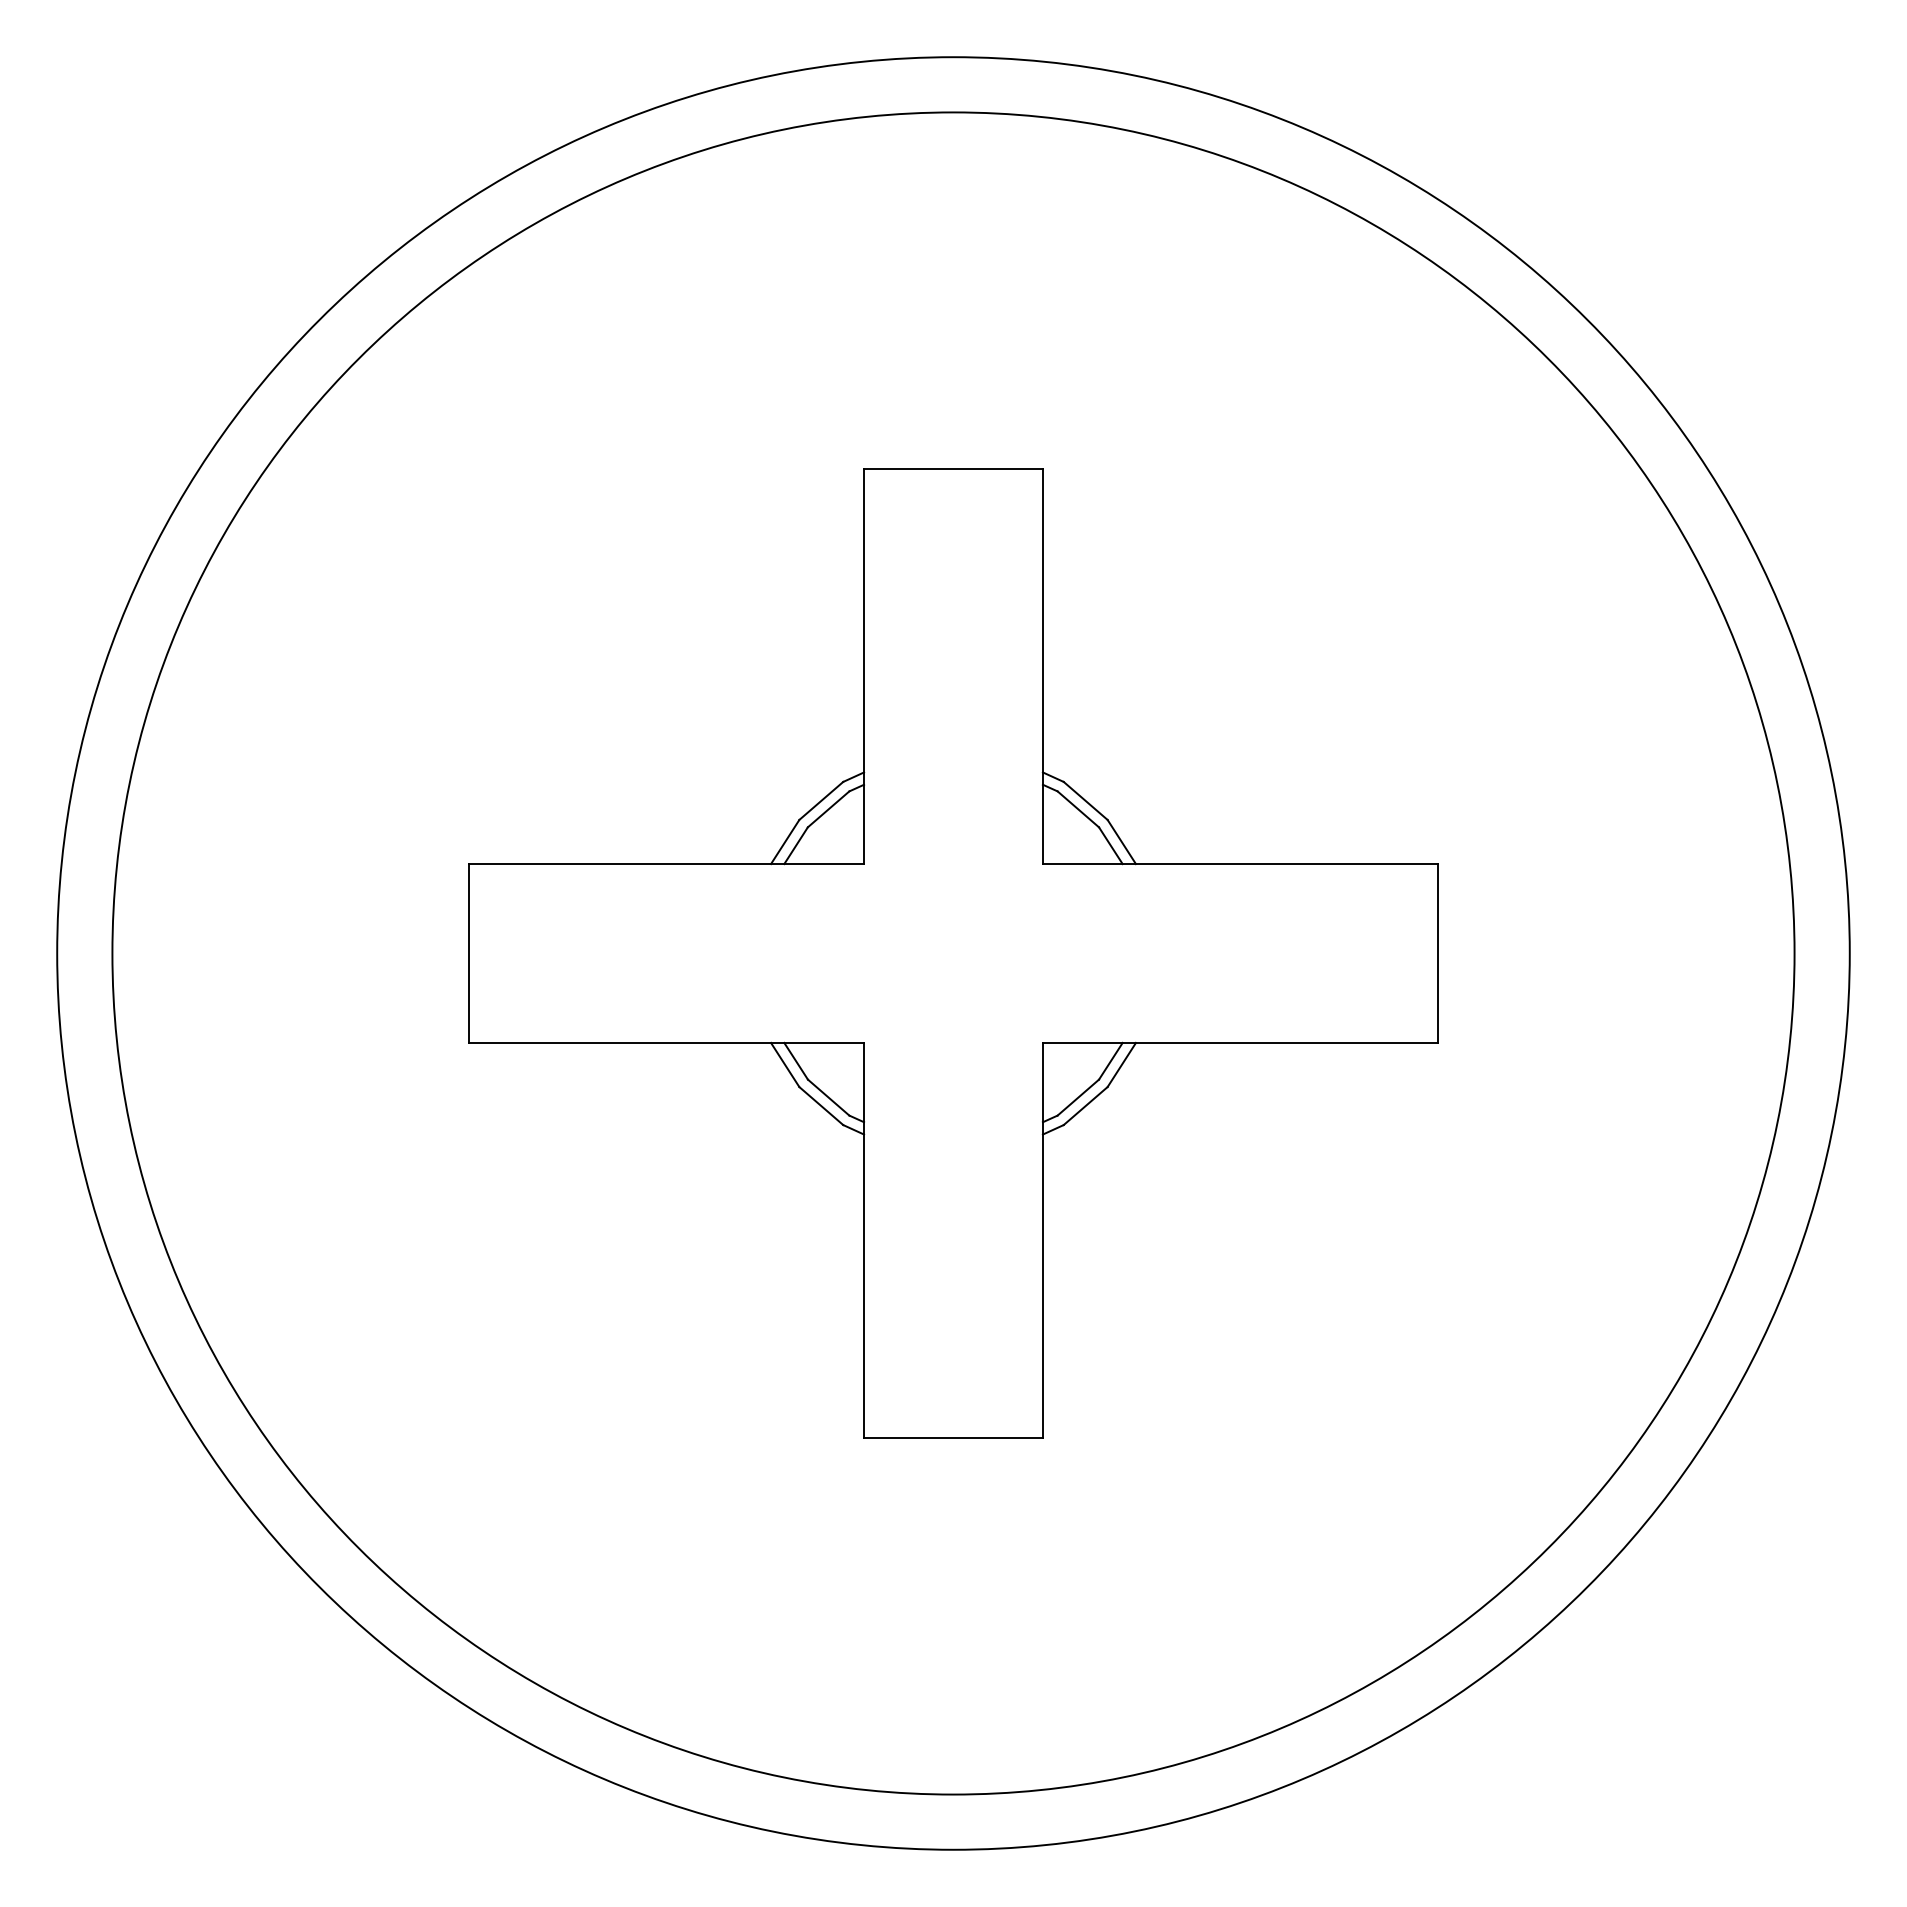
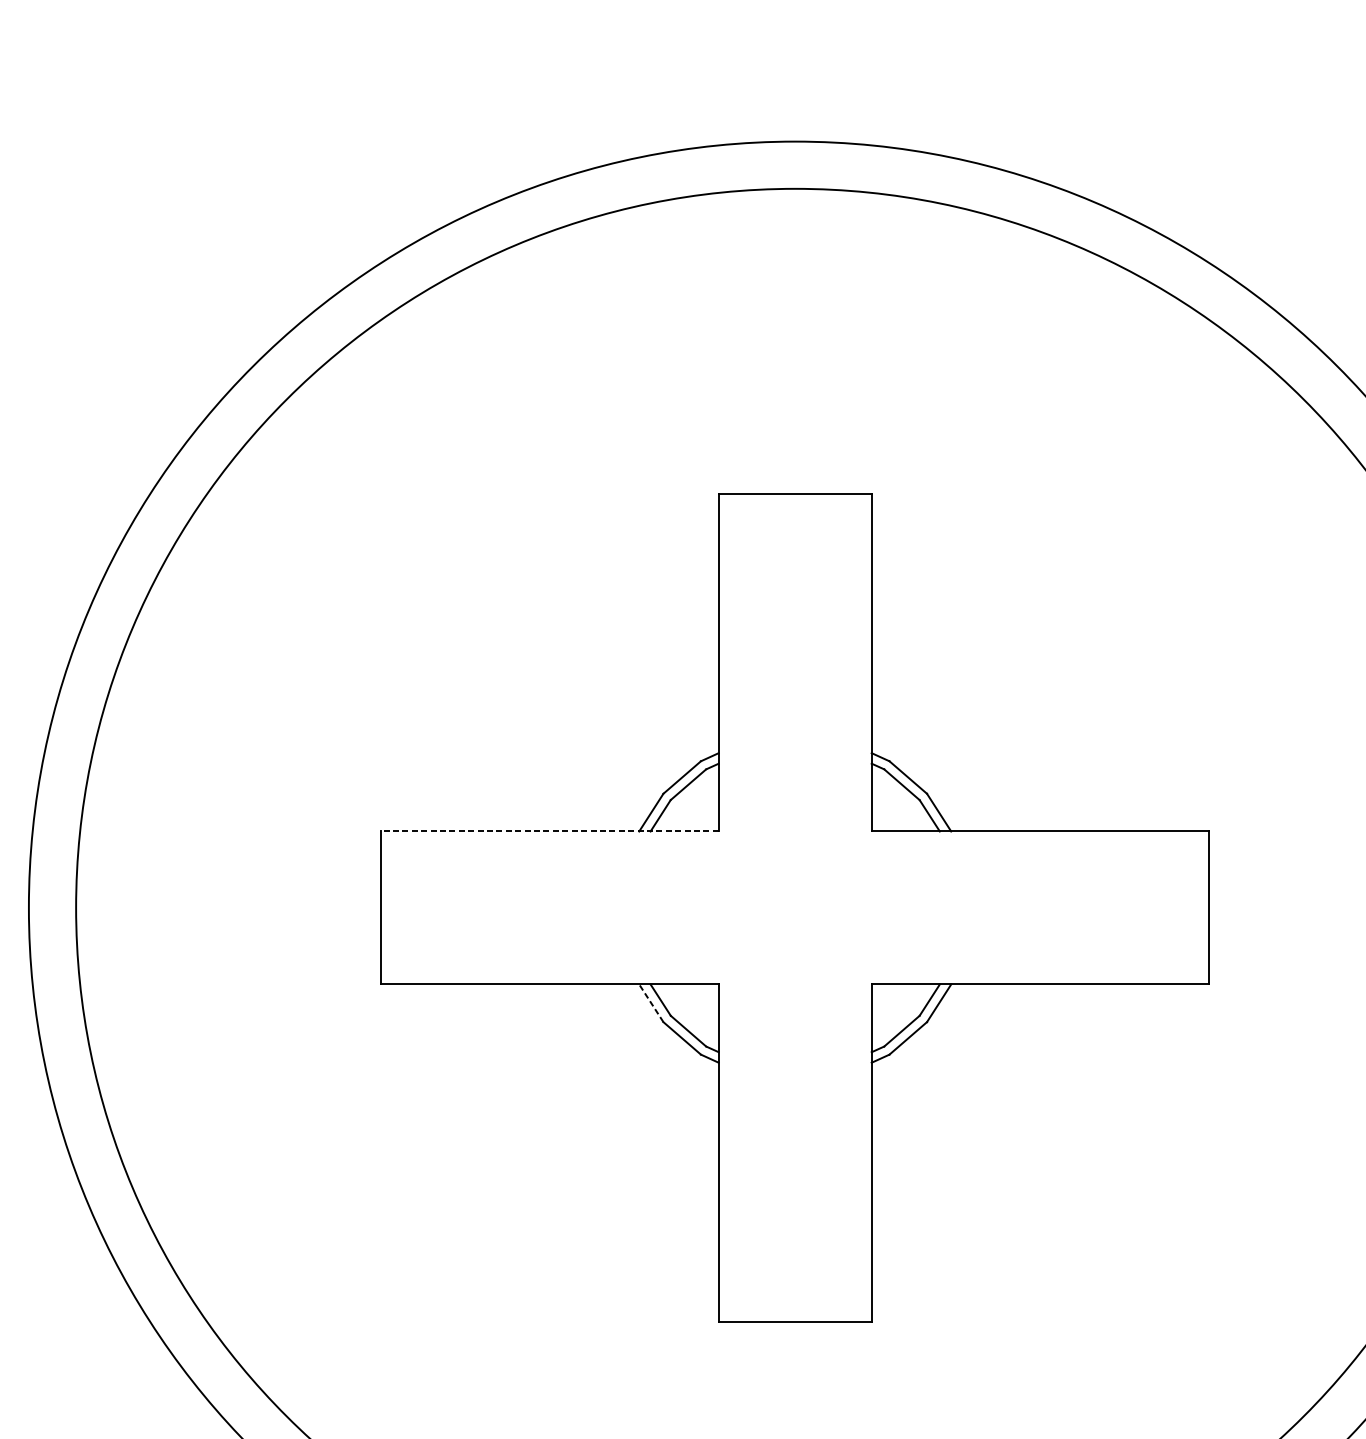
line: (666, 864) -> (549, 831), solid -> dashed
line: (784, 1064) -> (650, 1002), solid -> dashed

